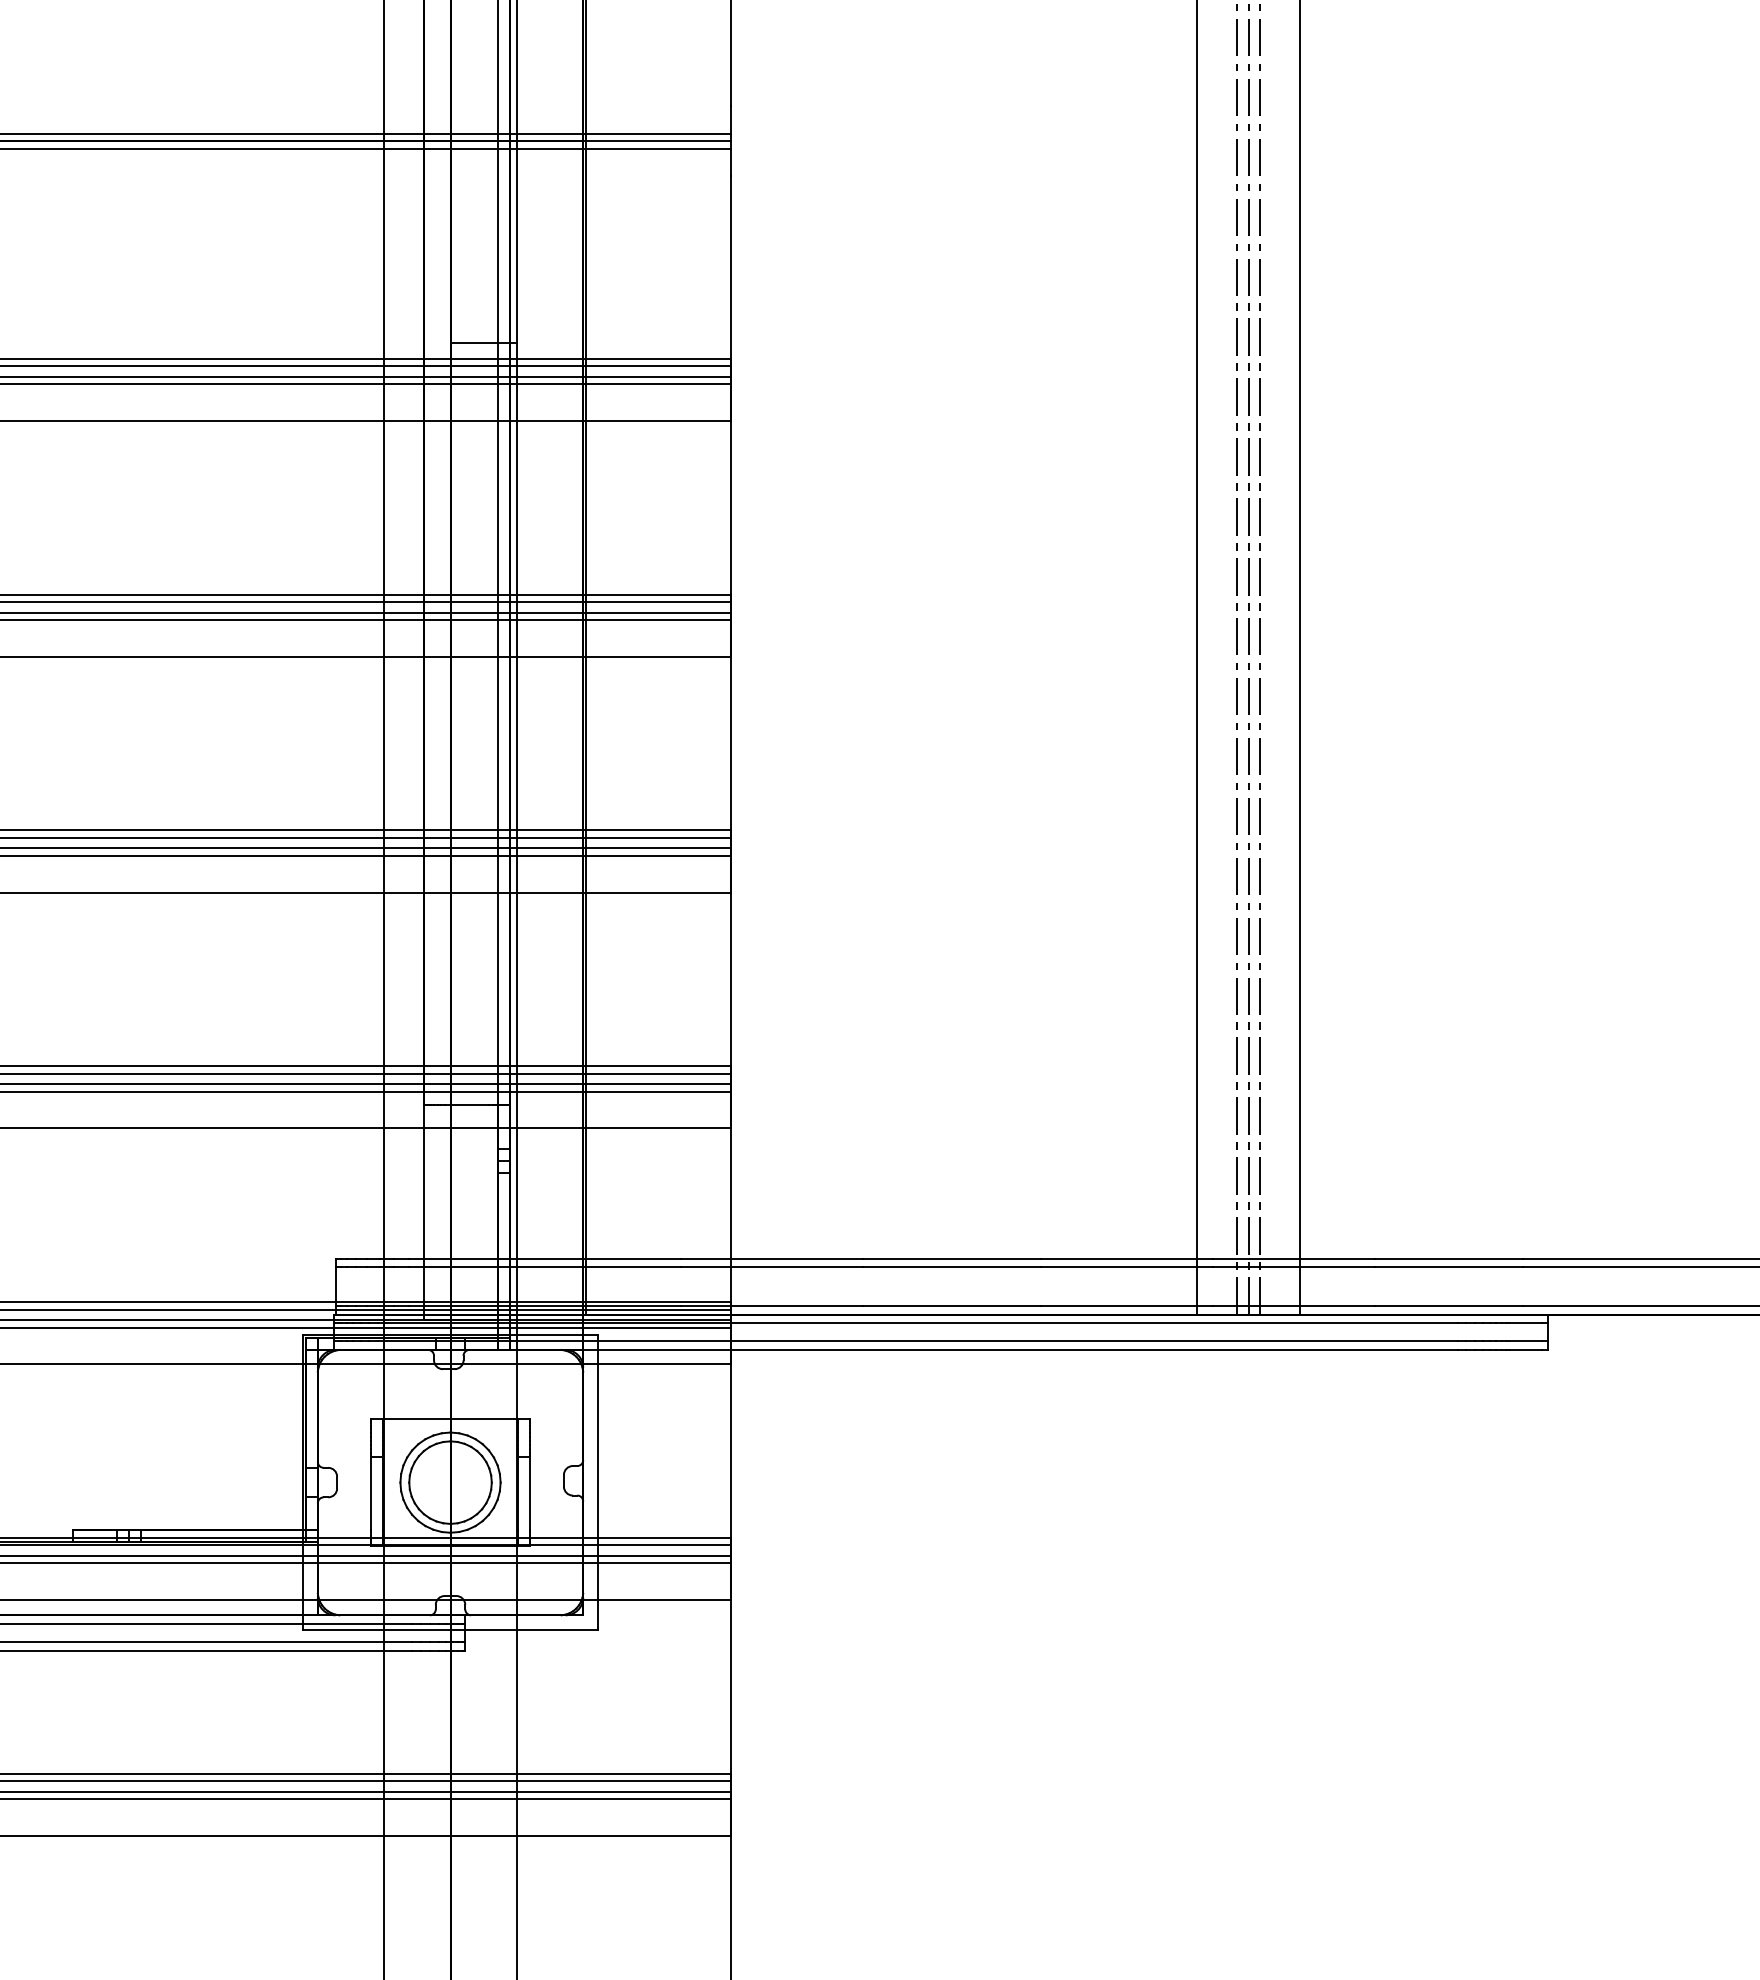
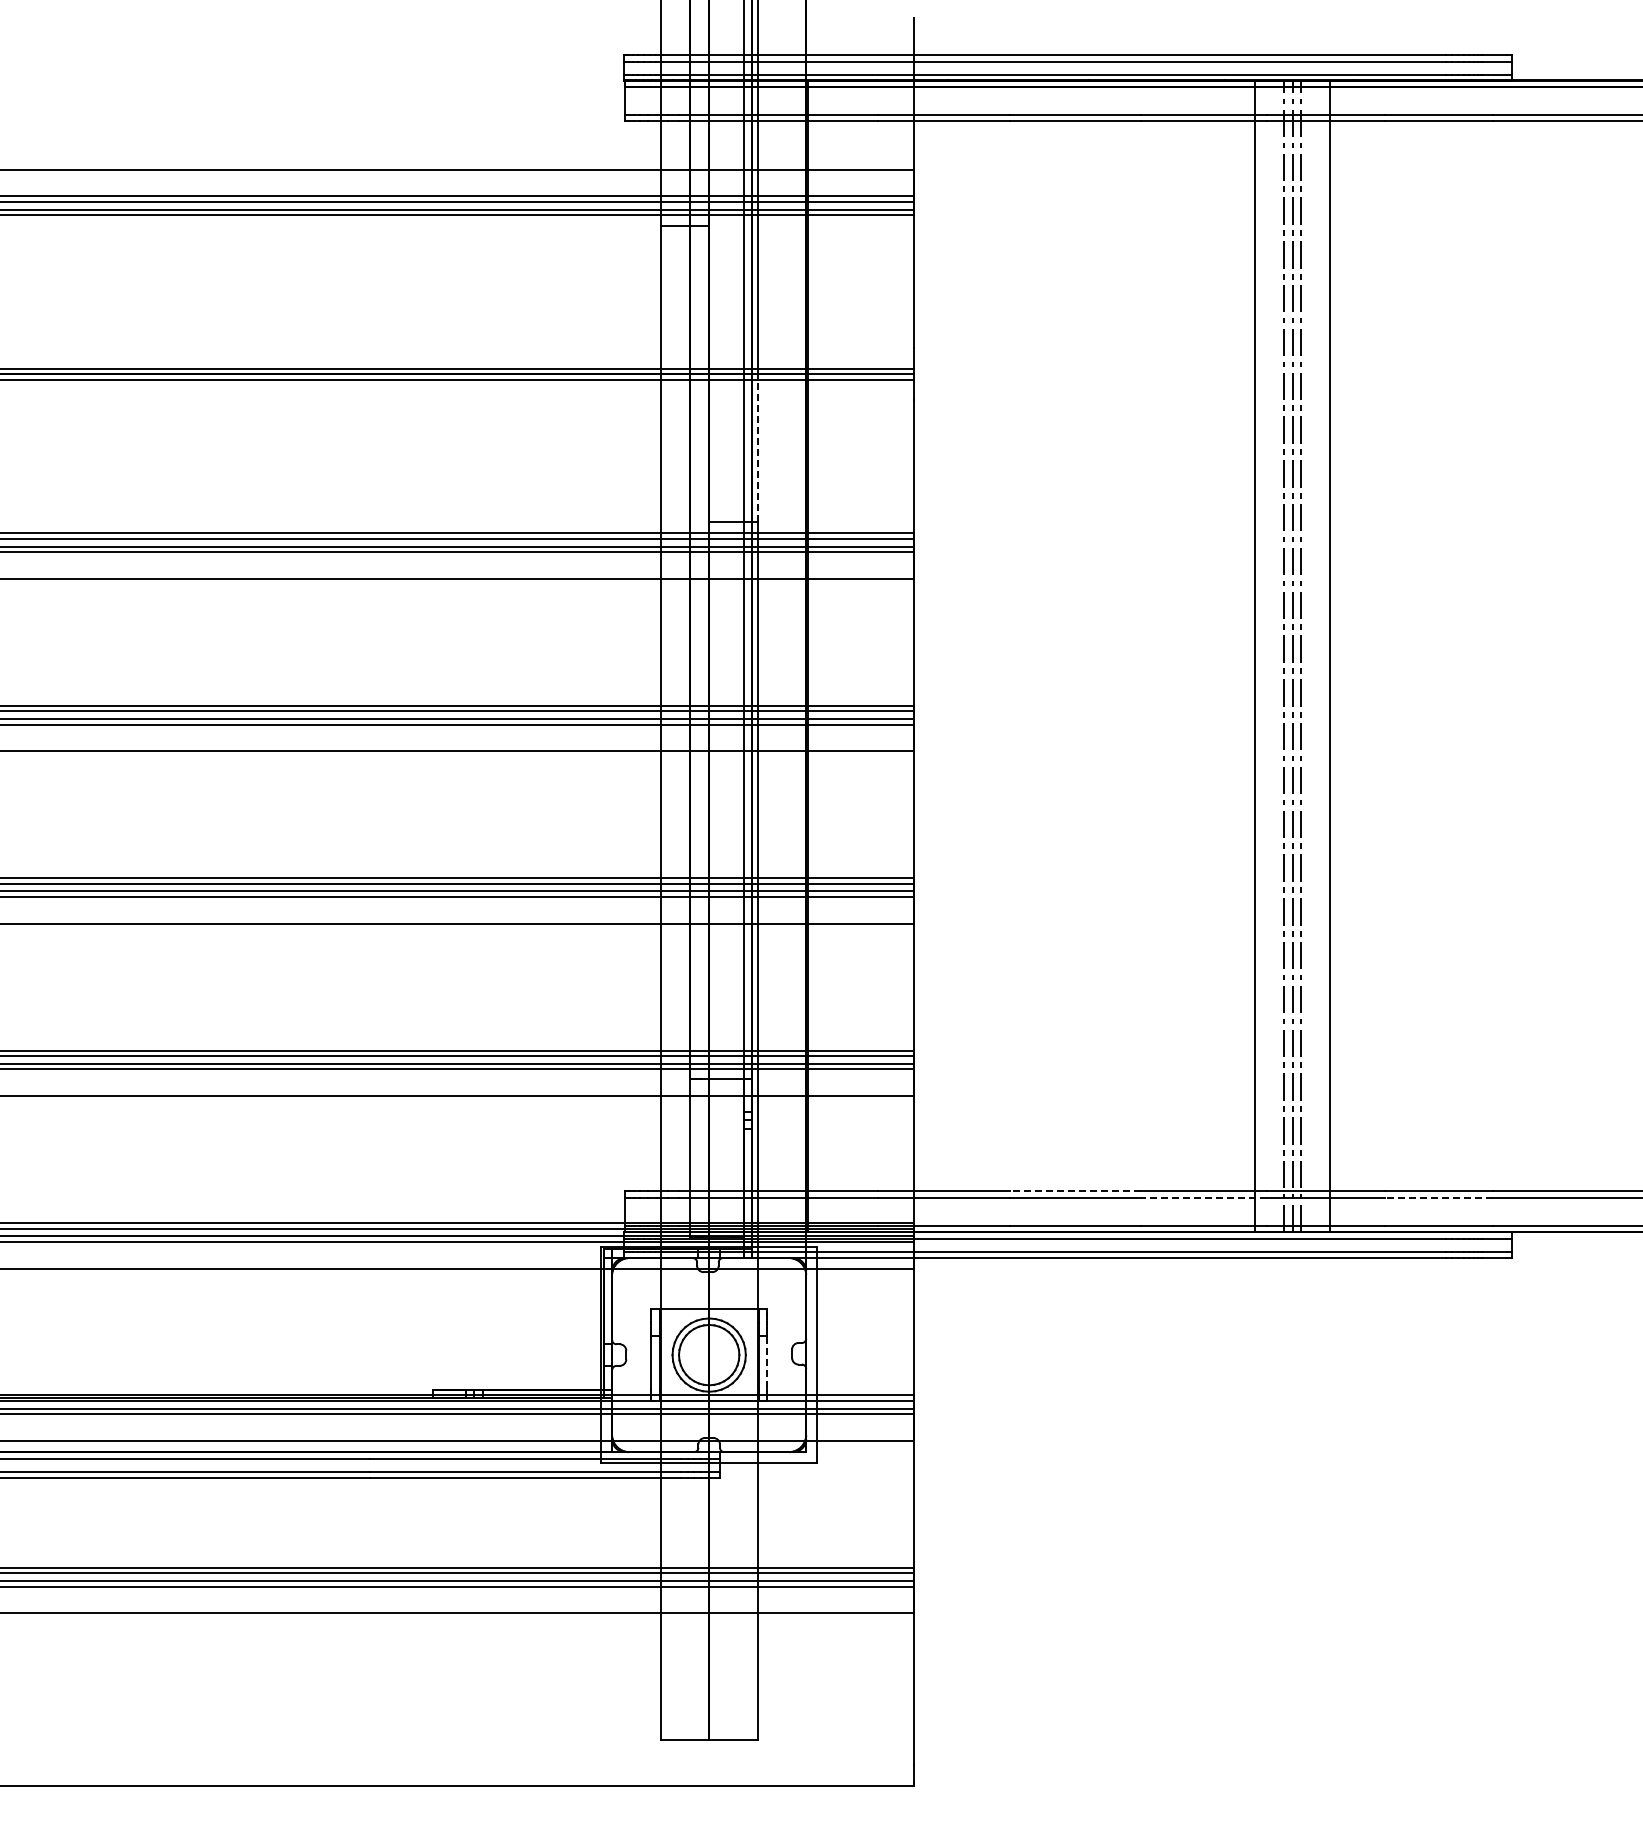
line: (516, 242) -> (757, 448), solid -> dashed
line: (951, 1258) -> (1075, 1191), solid -> dashed
line: (1127, 1267) -> (1204, 1197), solid -> dashed
line: (1448, 1267) -> (1438, 1197), solid -> dashed
line: (530, 1494) -> (767, 1363), solid -> dashed

